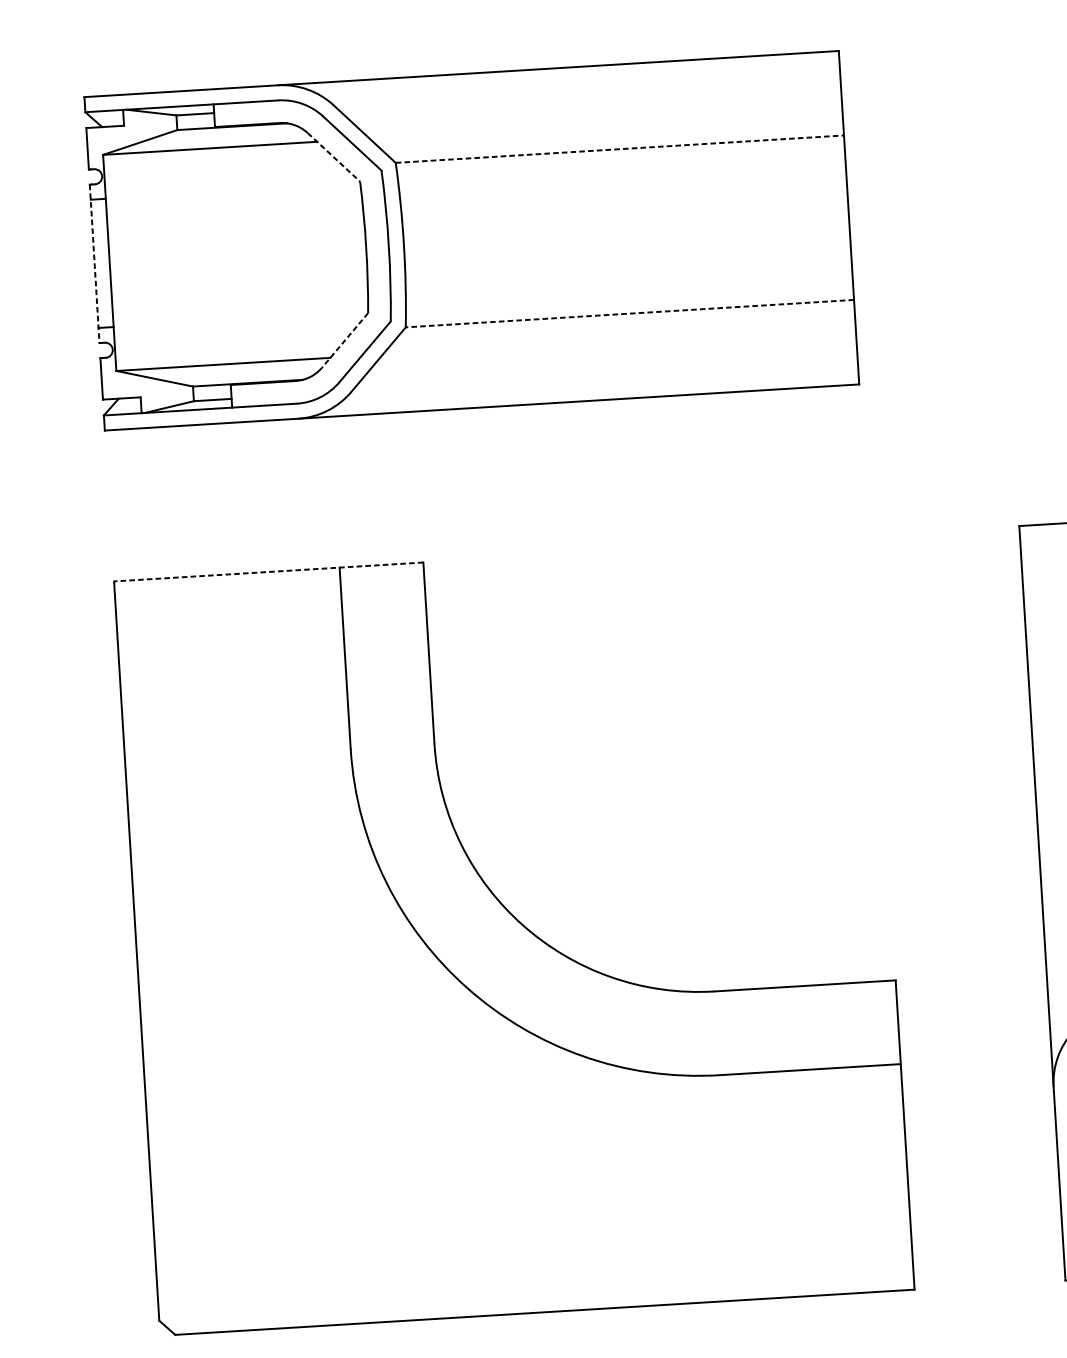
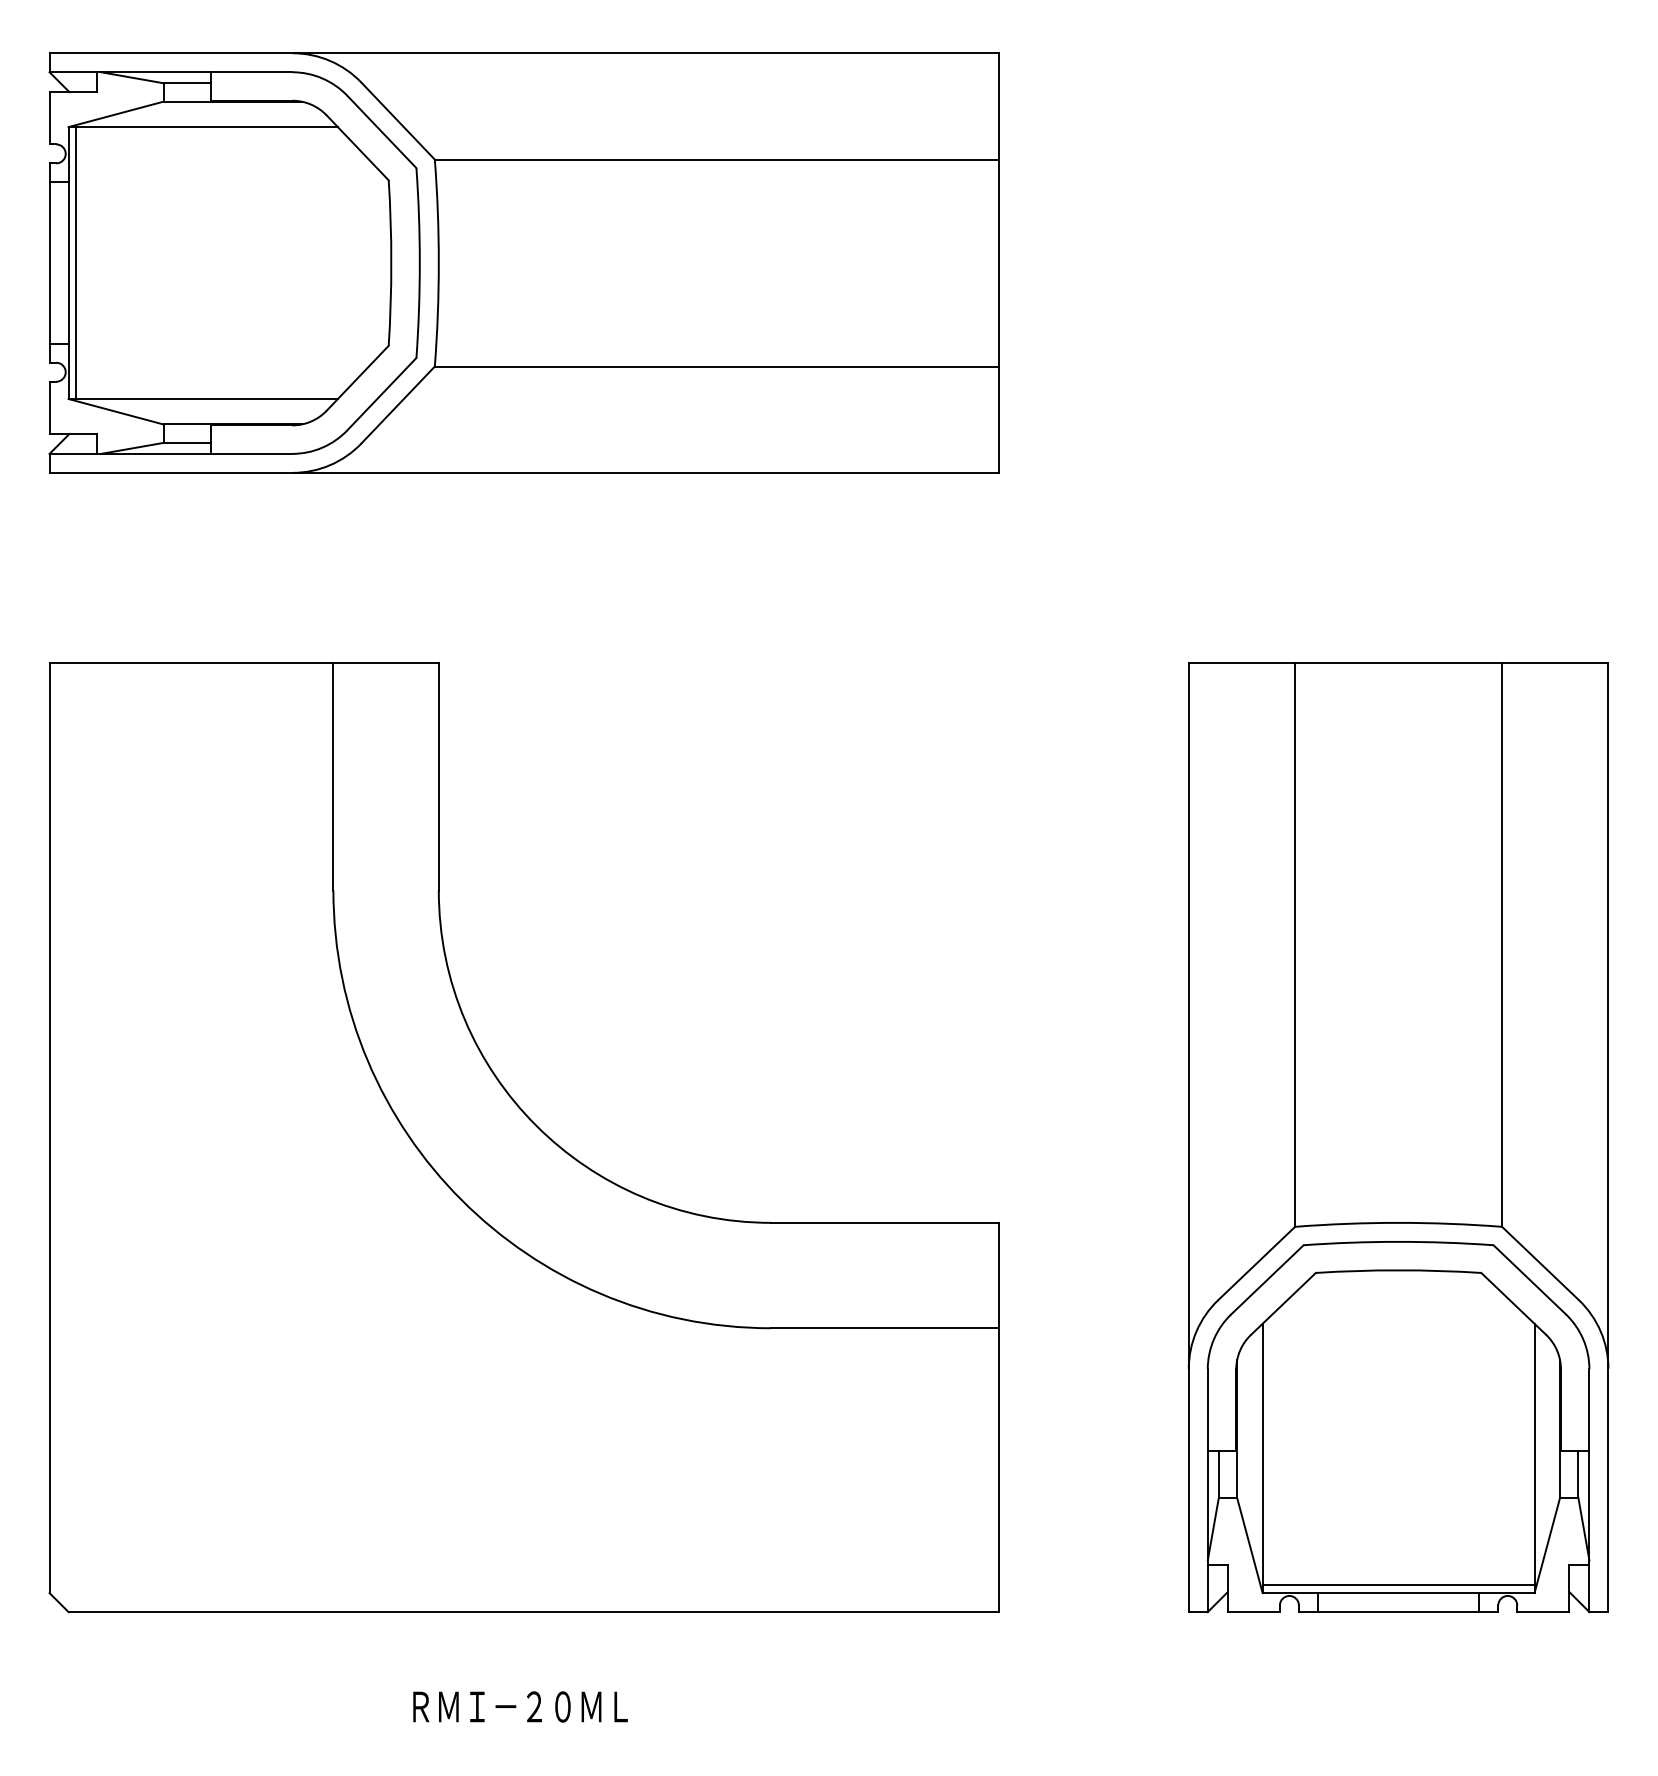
line: (620, 149) -> (717, 159), dashed -> solid
line: (333, 157) -> (357, 147), dashed -> solid
line: (116, 262) -> (76, 263), added
line: (94, 264) -> (49, 263), dashed -> solid
line: (629, 313) -> (716, 366), dashed -> solid
line: (344, 340) -> (357, 378), dashed -> solid
line: (268, 571) -> (244, 662), dashed -> solid

